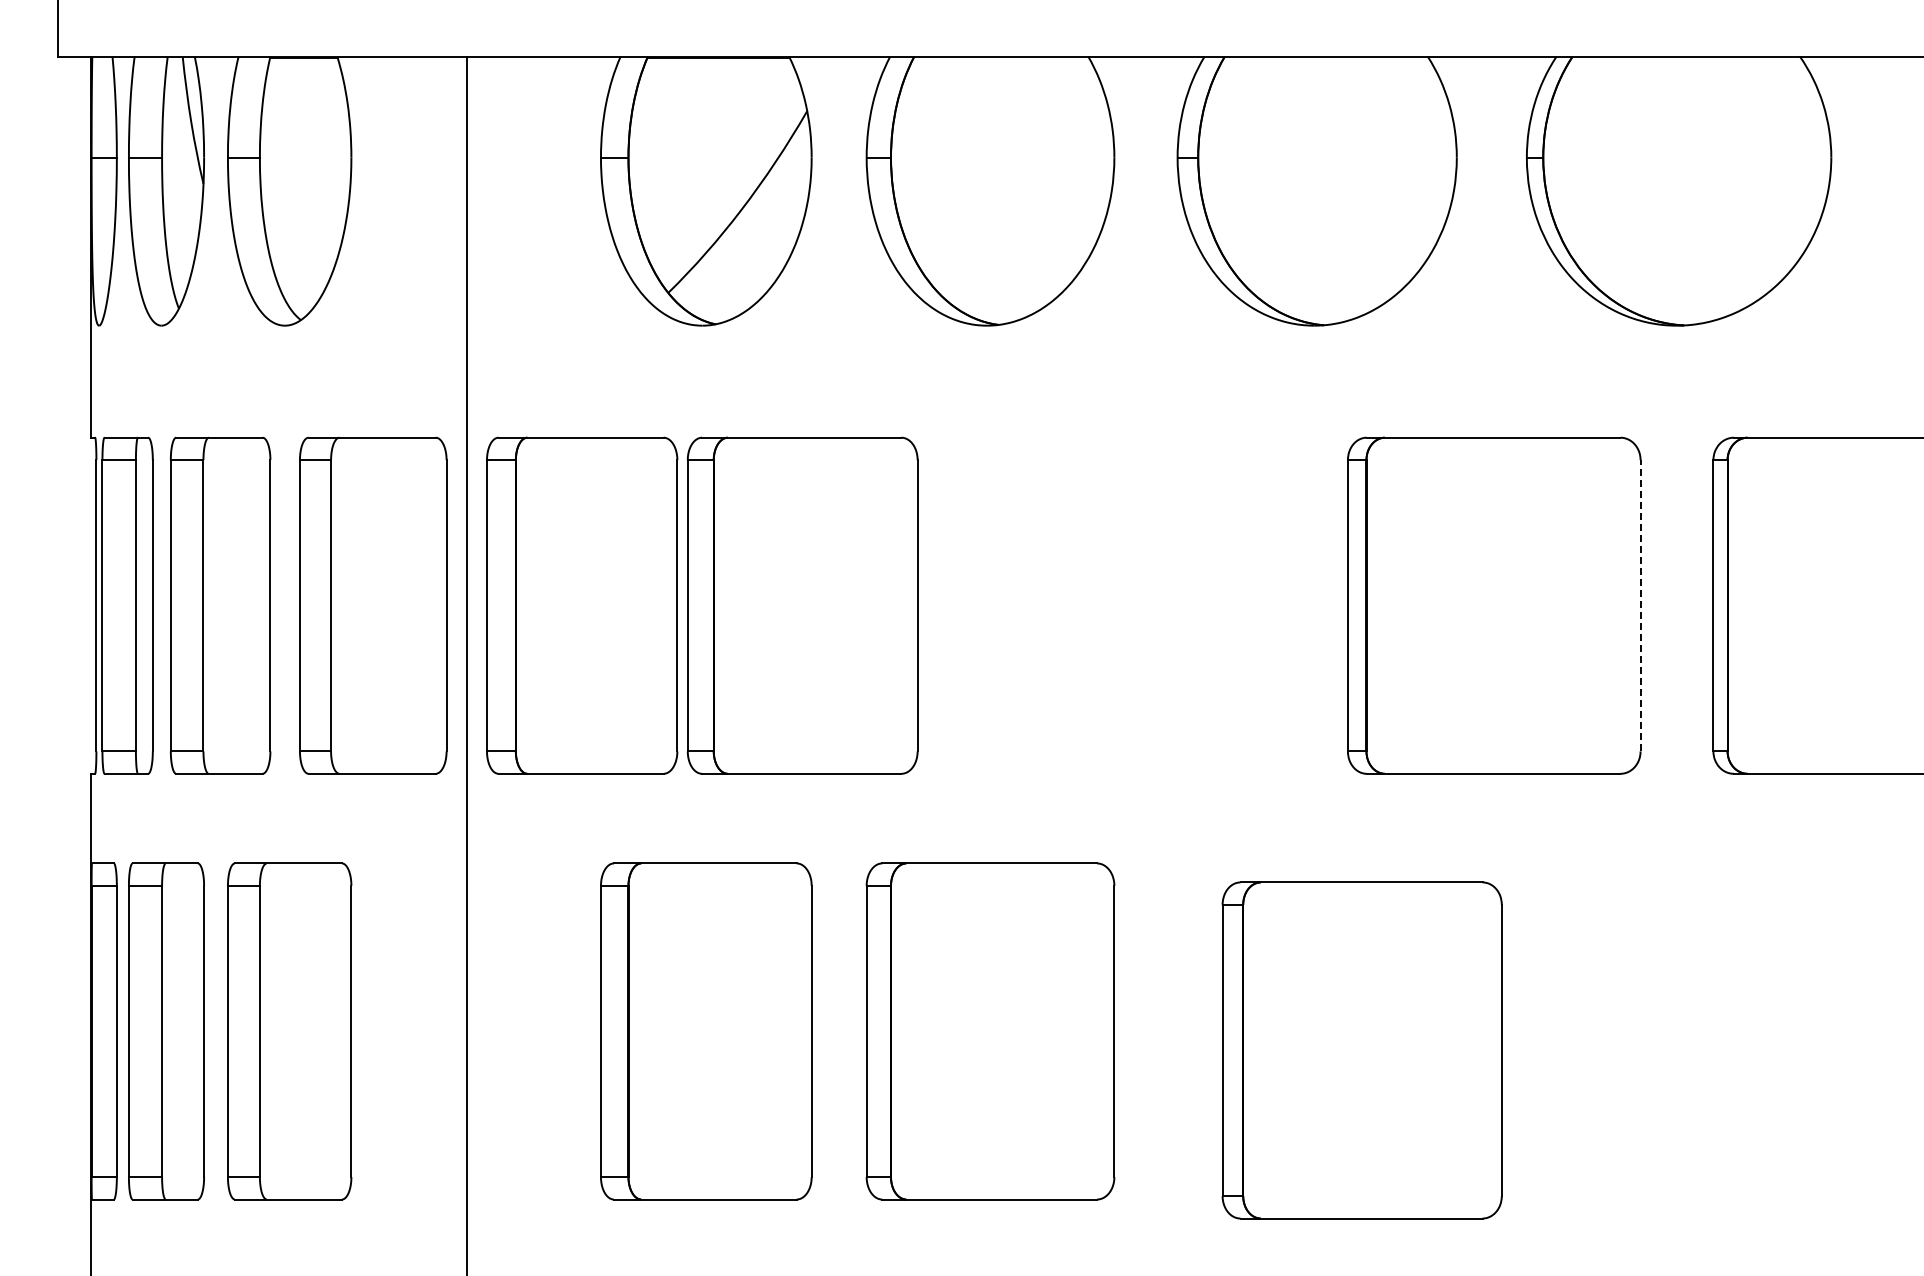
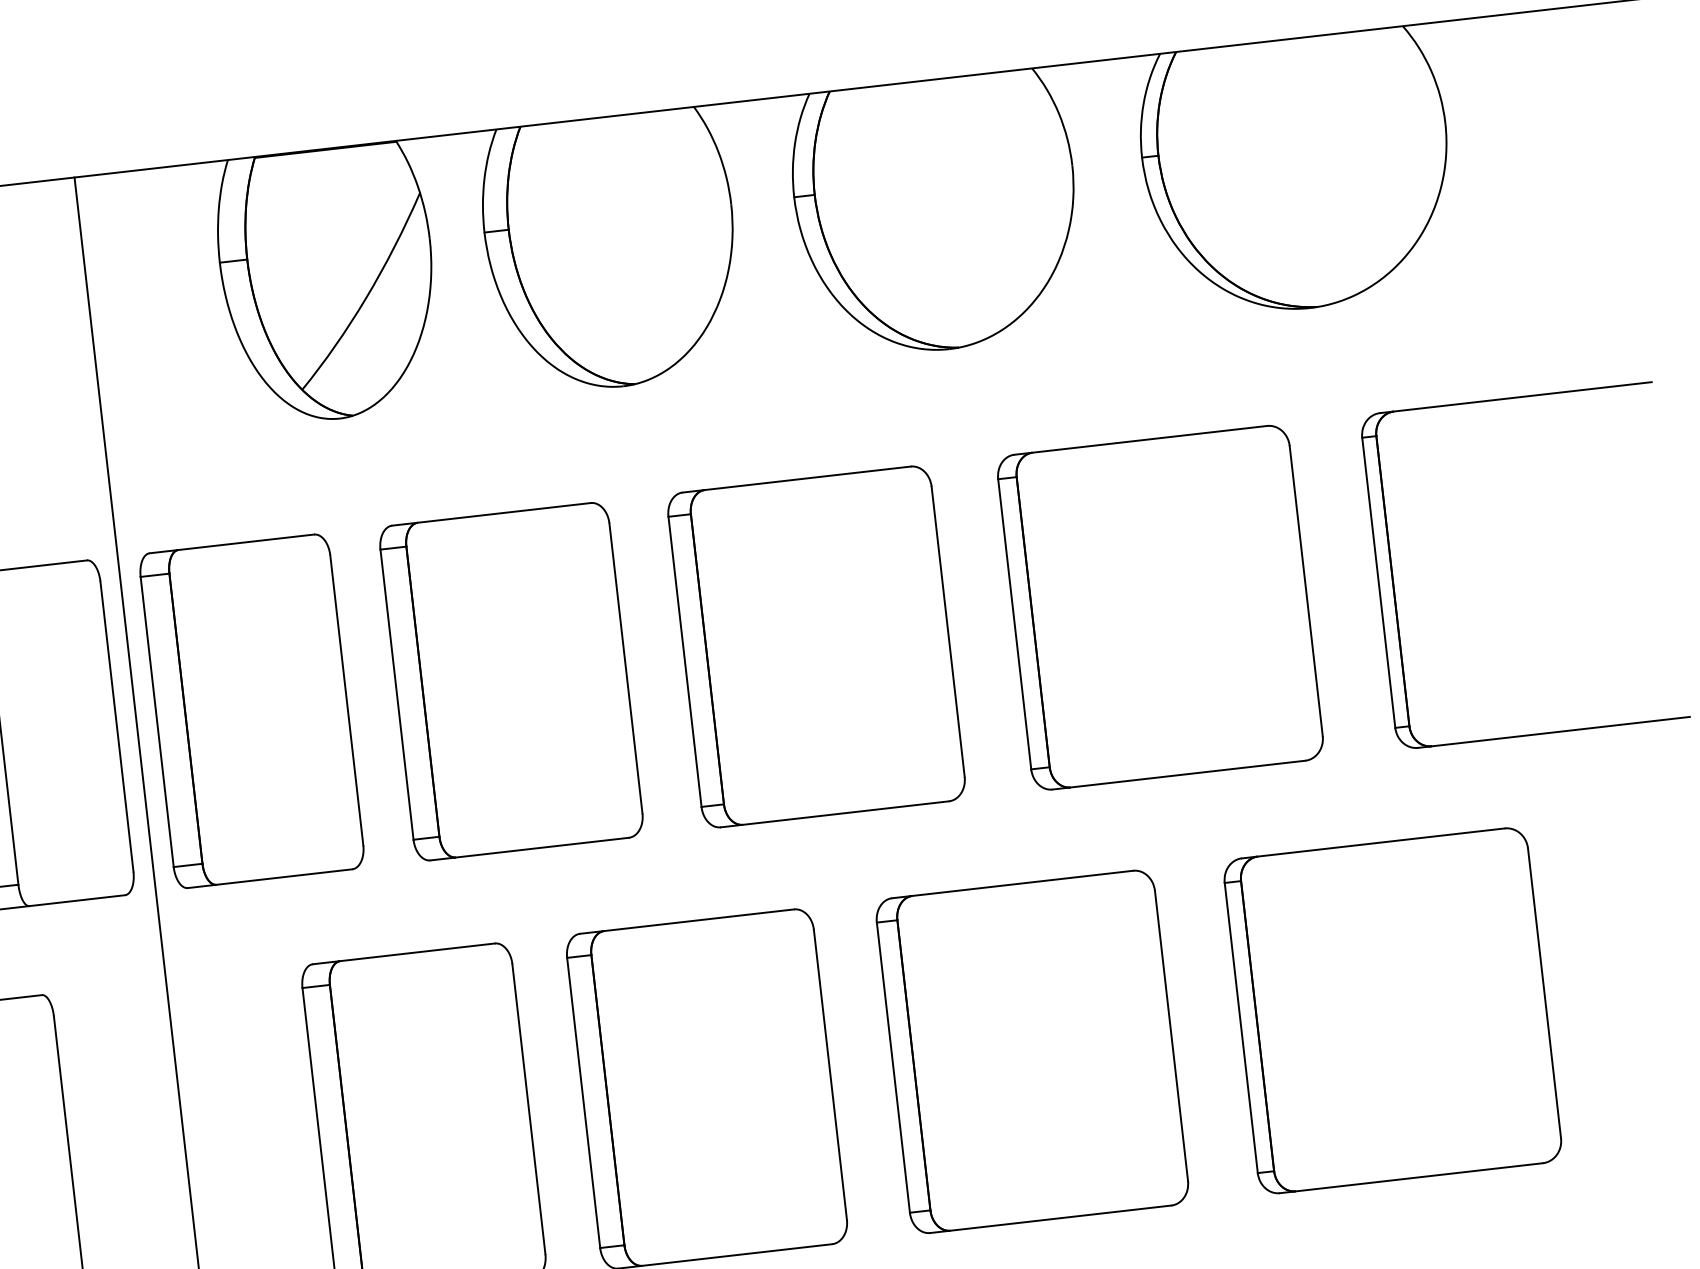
part: (802, 605) -> (511, 681), moved
part: (1148, 605) -> (816, 646), added
line: (1640, 605) -> (1306, 590), dashed -> solid
part: (1679, 1031) -> (1393, 1010), added
part: (1361, 1050) -> (1031, 1051), moved

